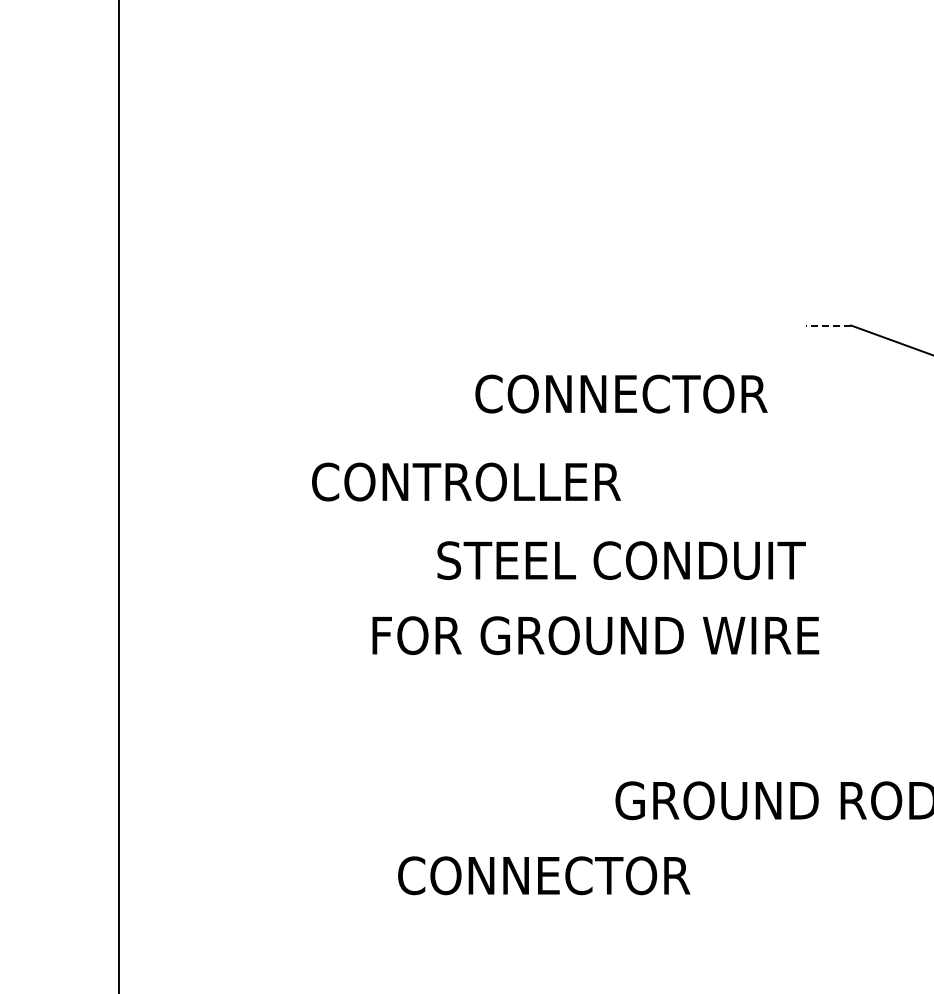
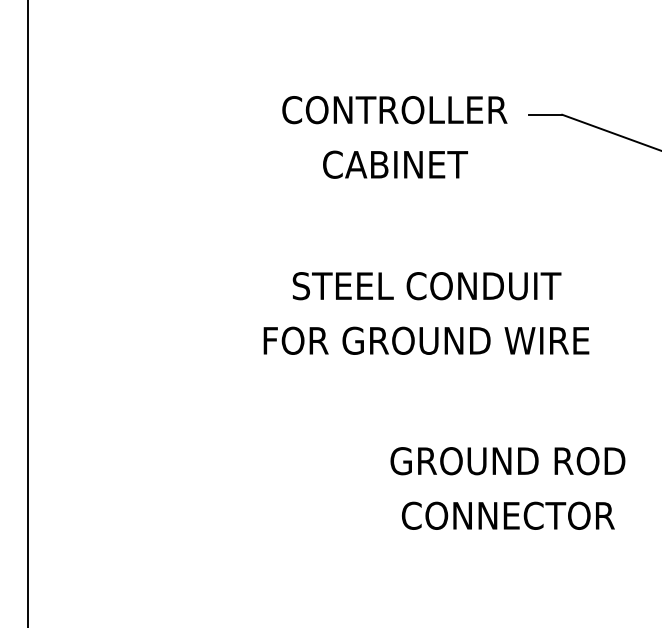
line: (828, 325) -> (545, 114), dashed -> solid
text: (621, 393) -> (394, 164), CONNECTOR -> CABINET
text: (466, 481) -> (394, 109), moved
text: (621, 560) -> (426, 286), moved
text: (595, 635) -> (426, 340), moved
text: (544, 875) -> (508, 515), moved

